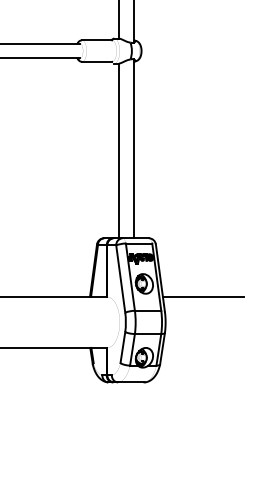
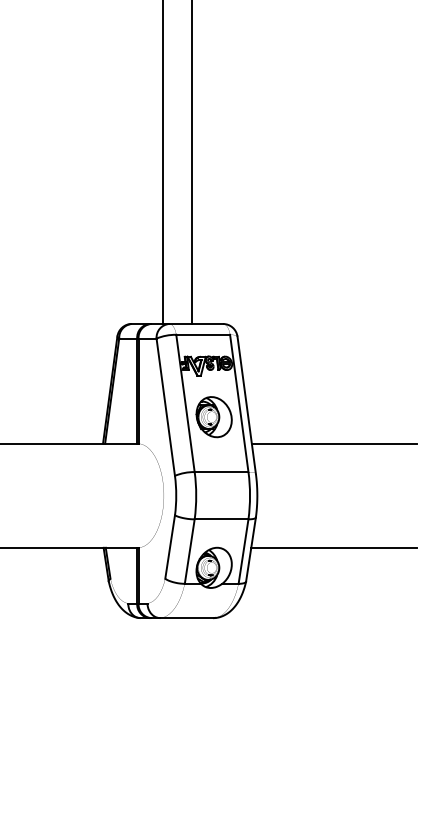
line: (202, 347) -> (332, 546), added

